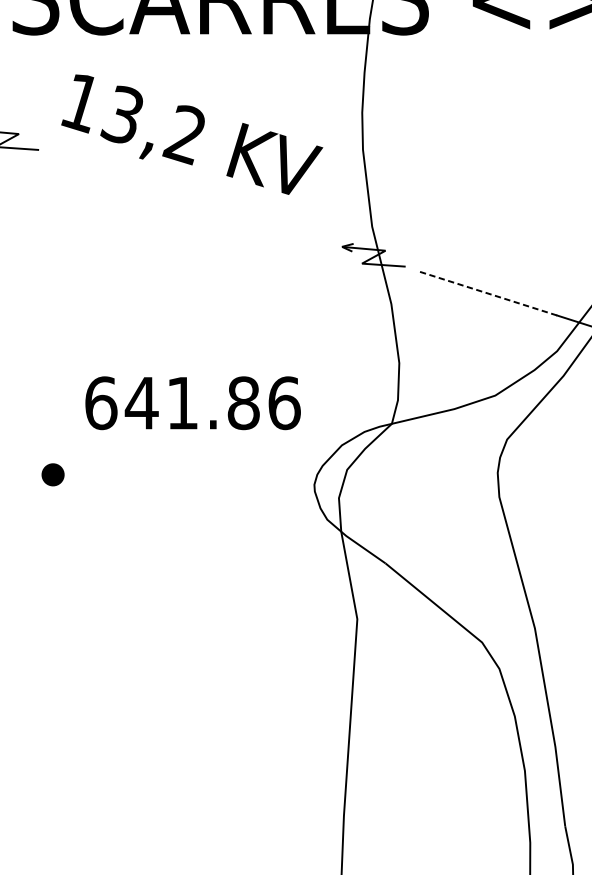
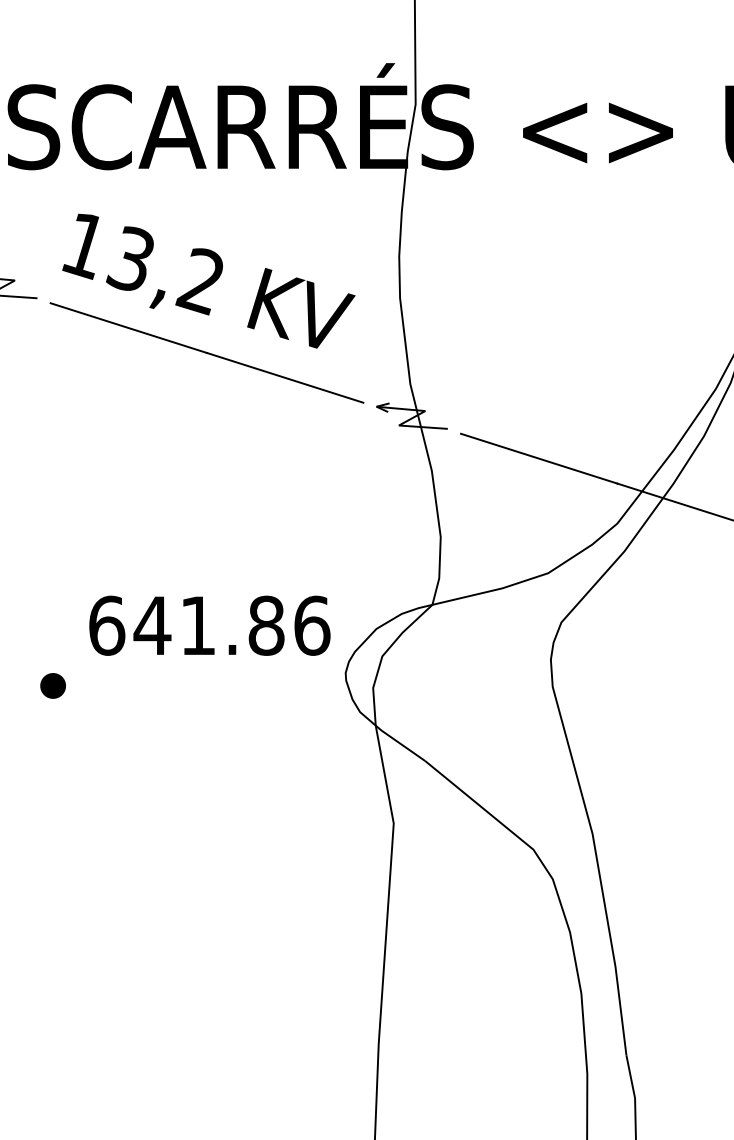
line: (190, 198) -> (206, 352), added
line: (486, 293) -> (538, 458), dashed -> solid
text: (192, 402) -> (209, 625), moved
part: (52, 474) -> (52, 685), moved

